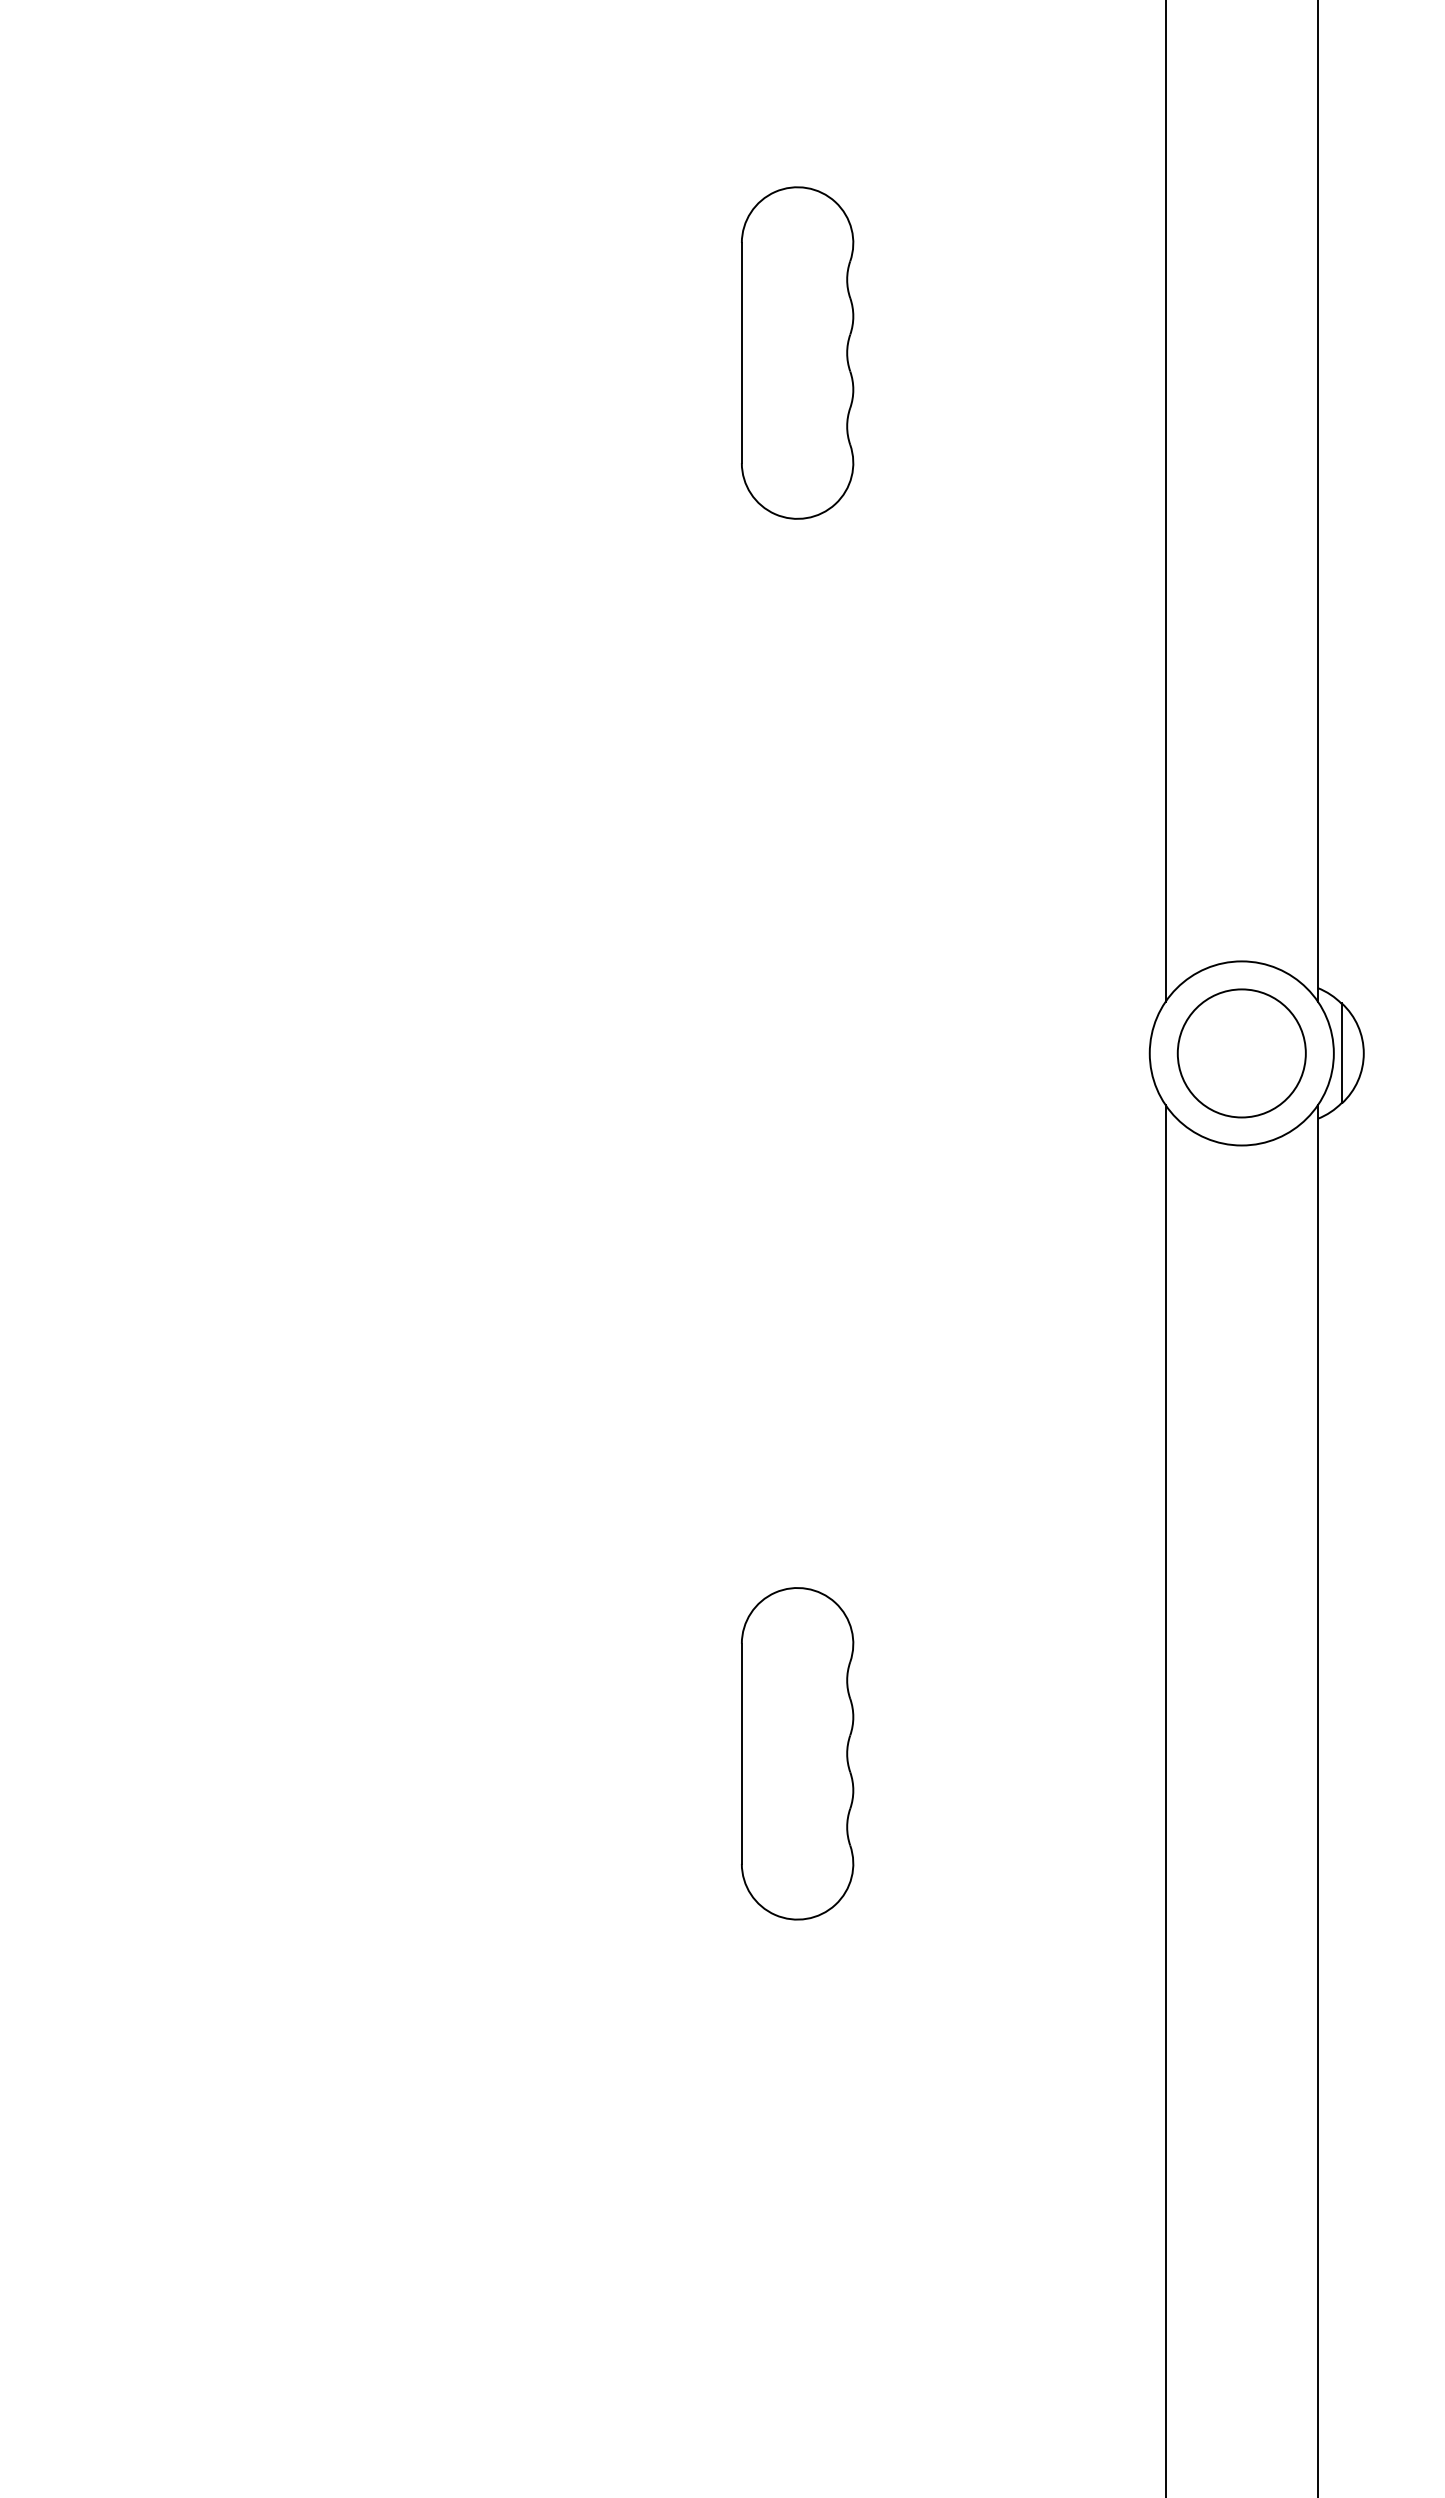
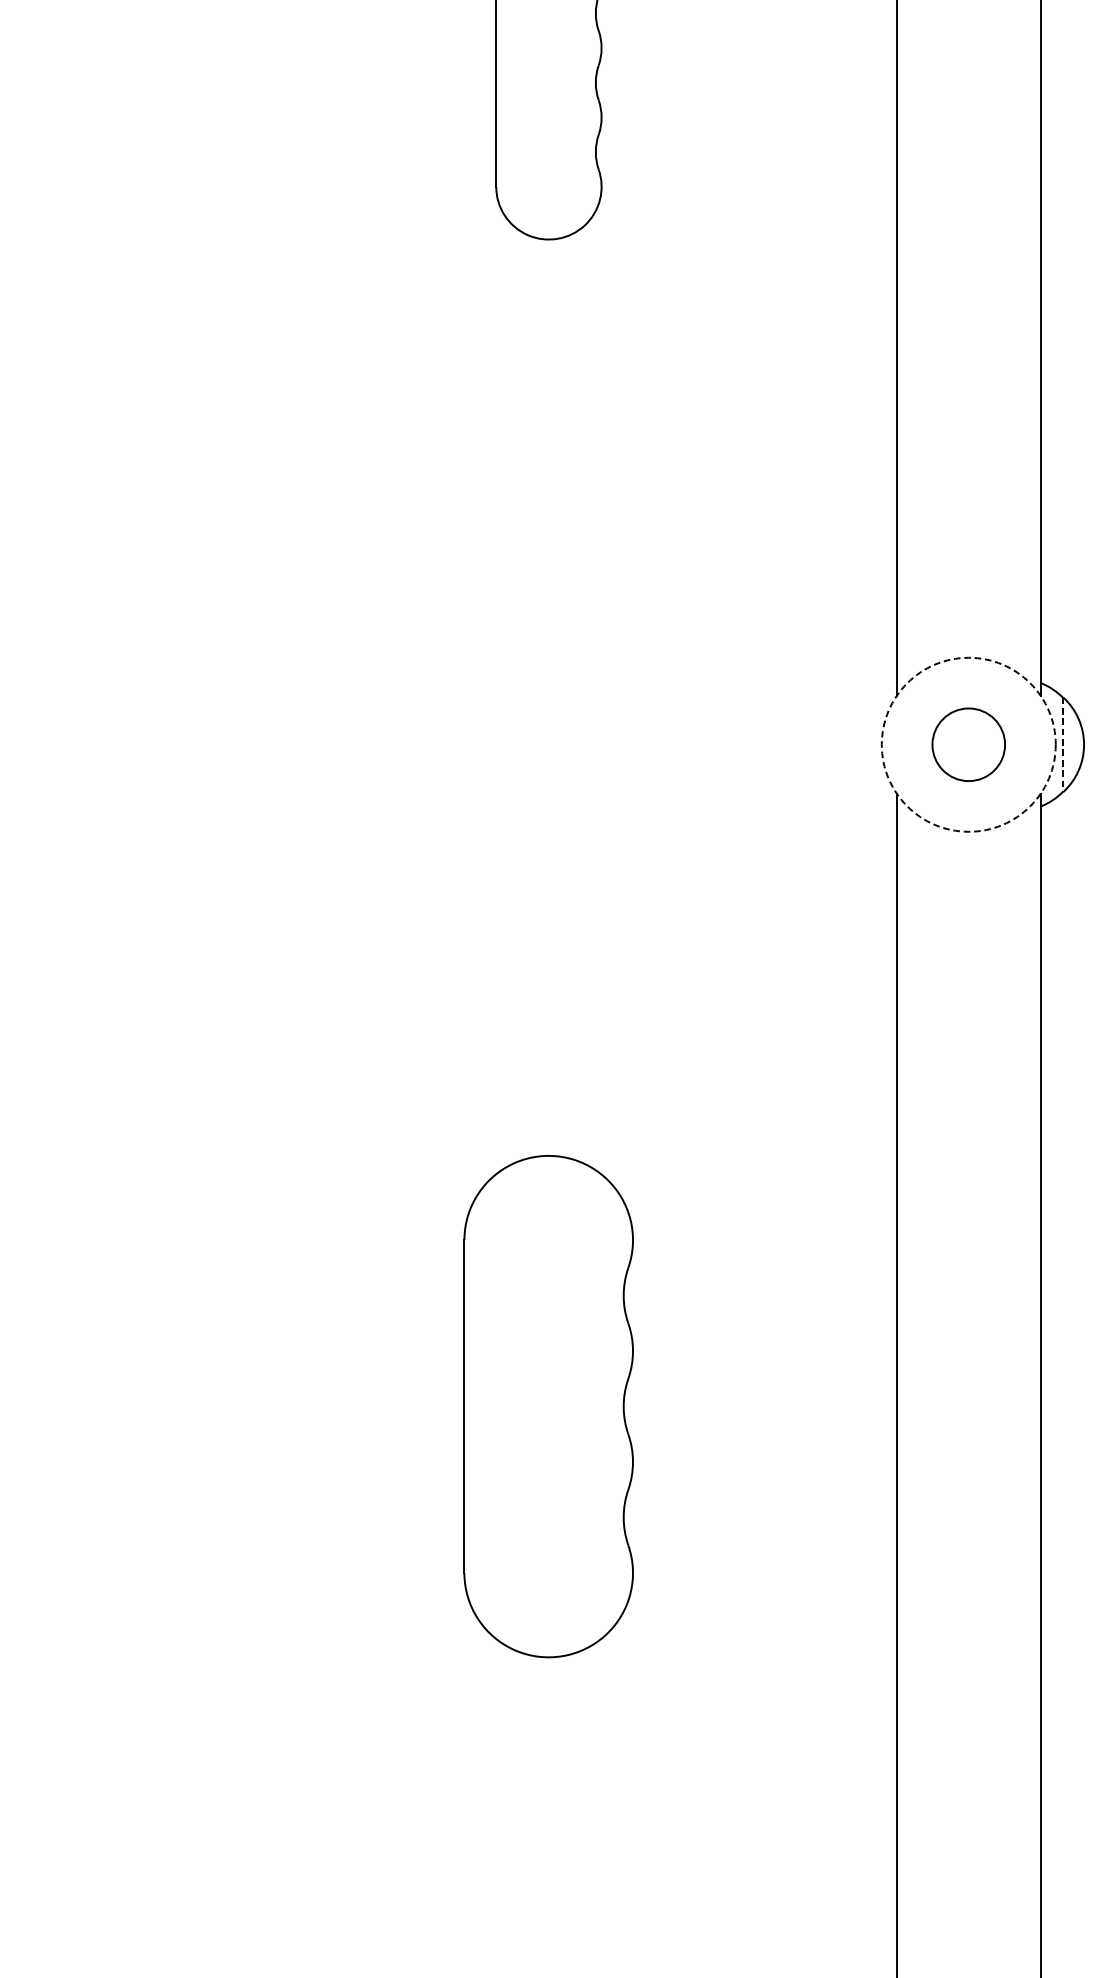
circle: (1241, 1053) -> (968, 744), size x0.6
circle: (1241, 1053) -> (968, 744), solid -> dashed
line: (1341, 1053) -> (1062, 744), solid -> dashed
part: (797, 1753) -> (548, 1406), size x1.6

